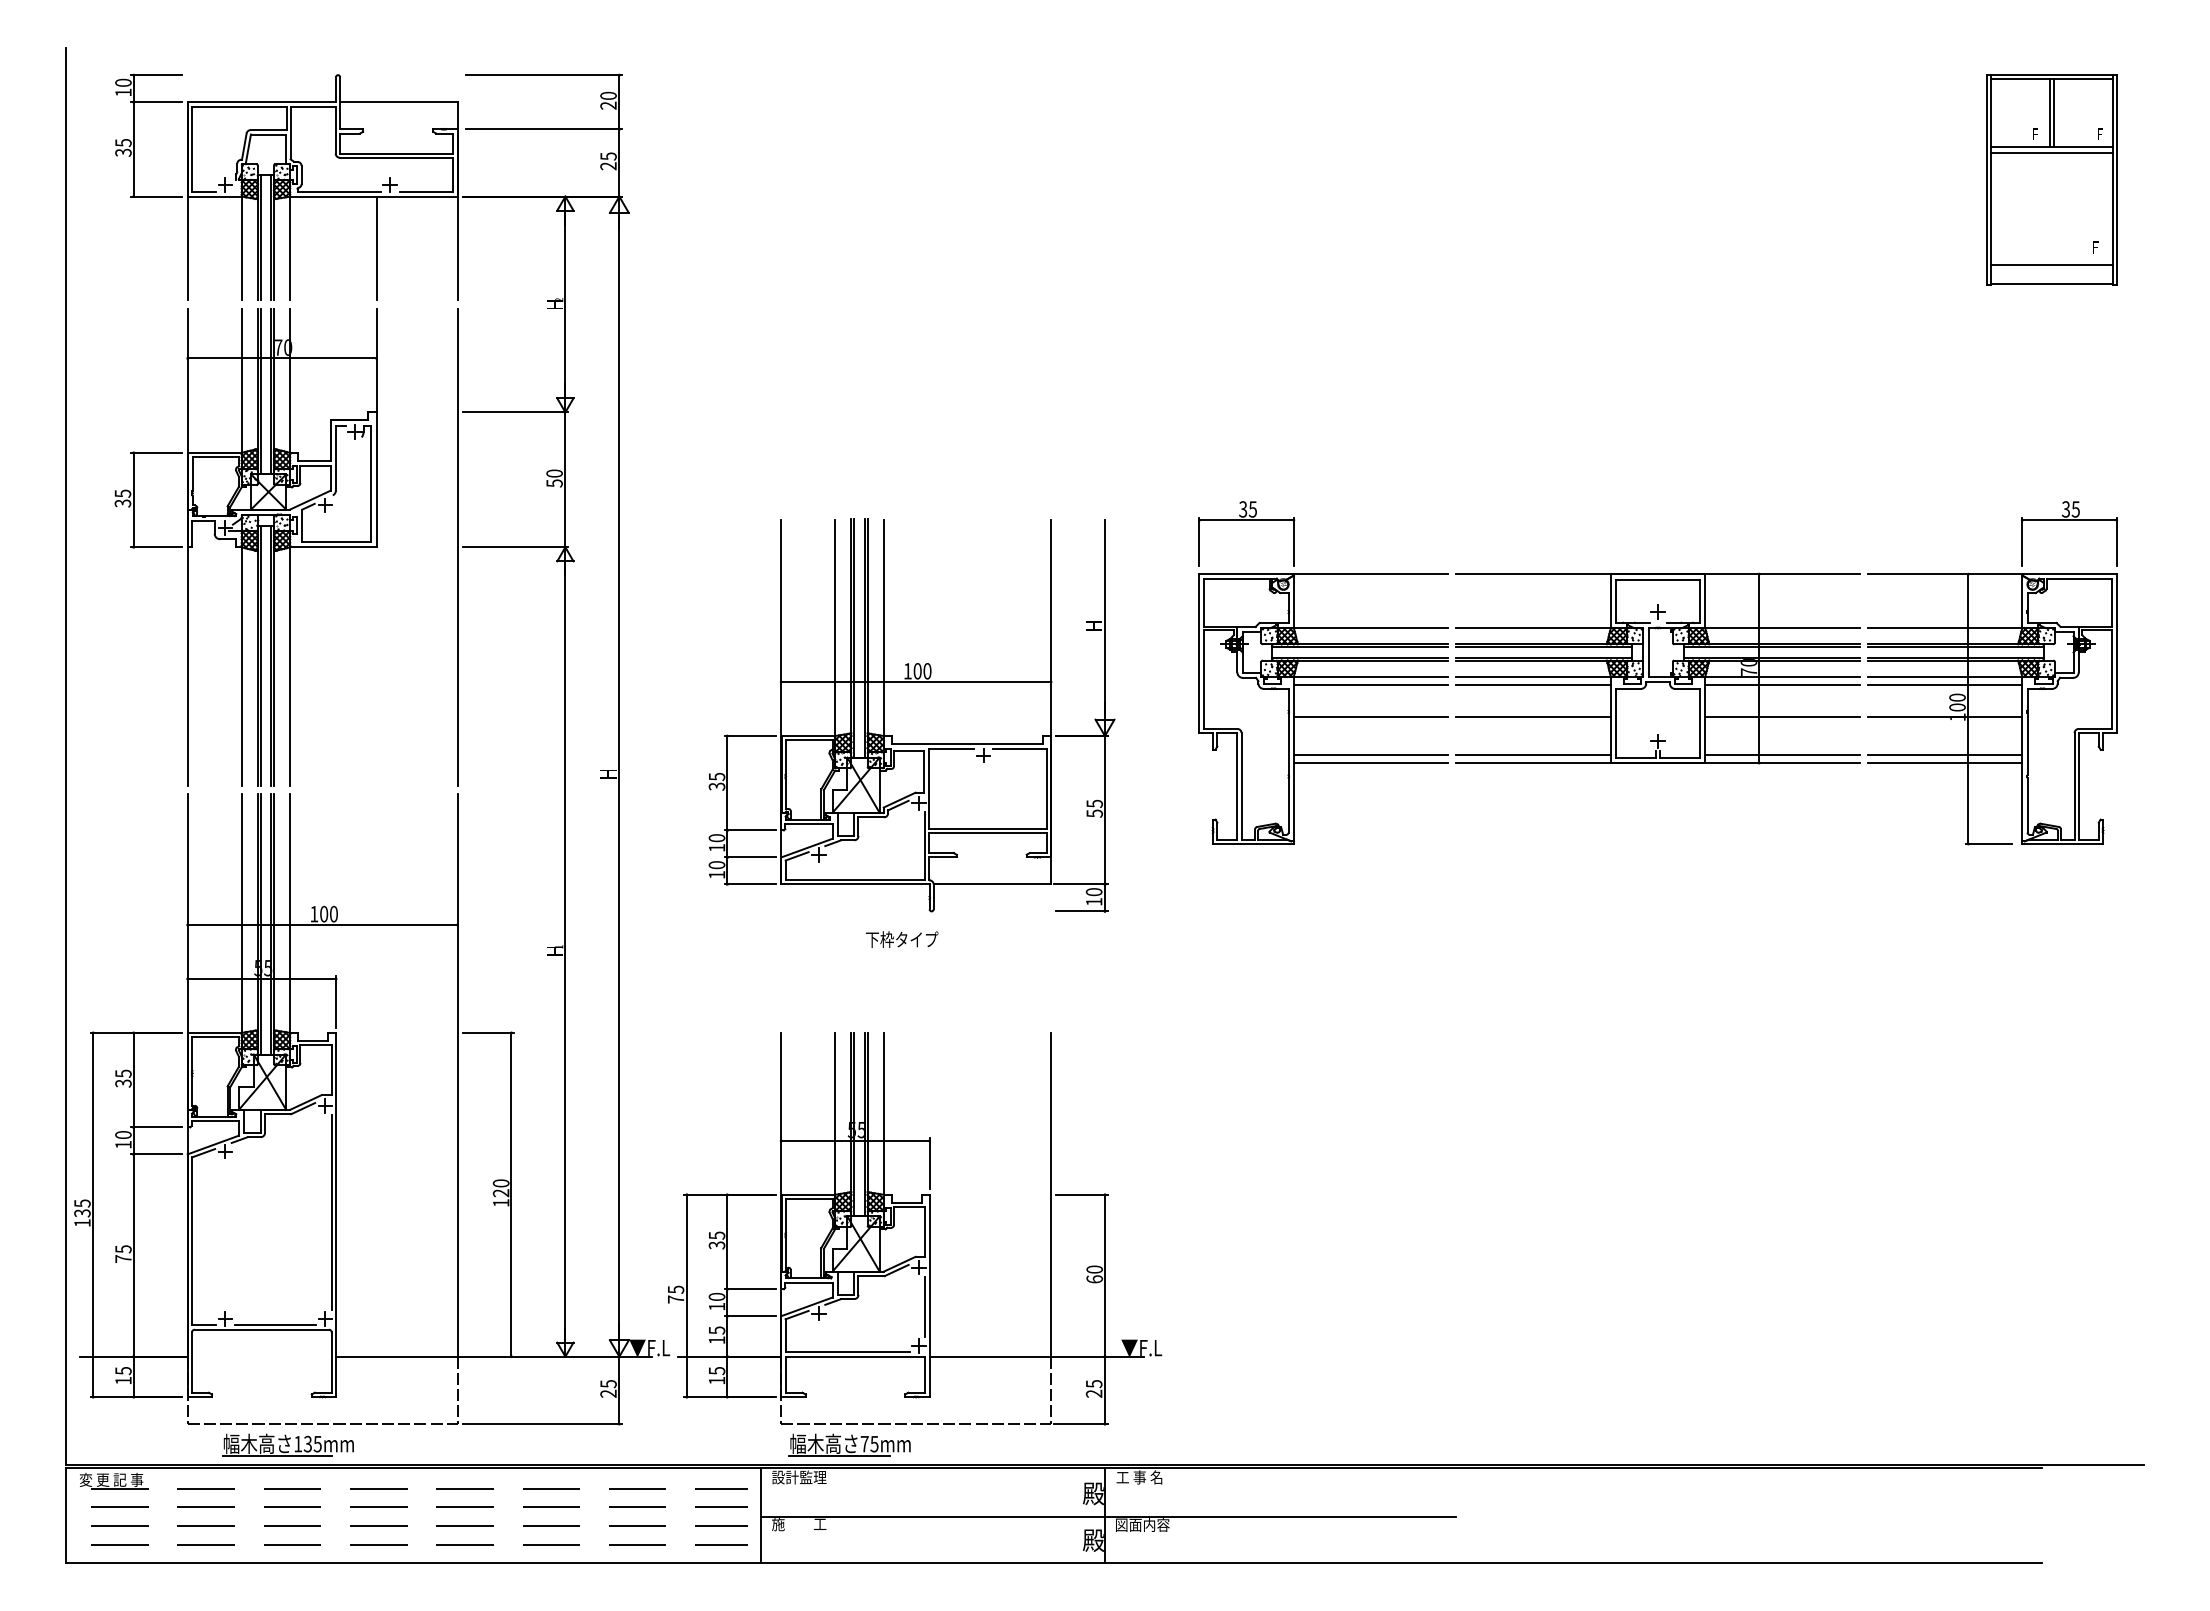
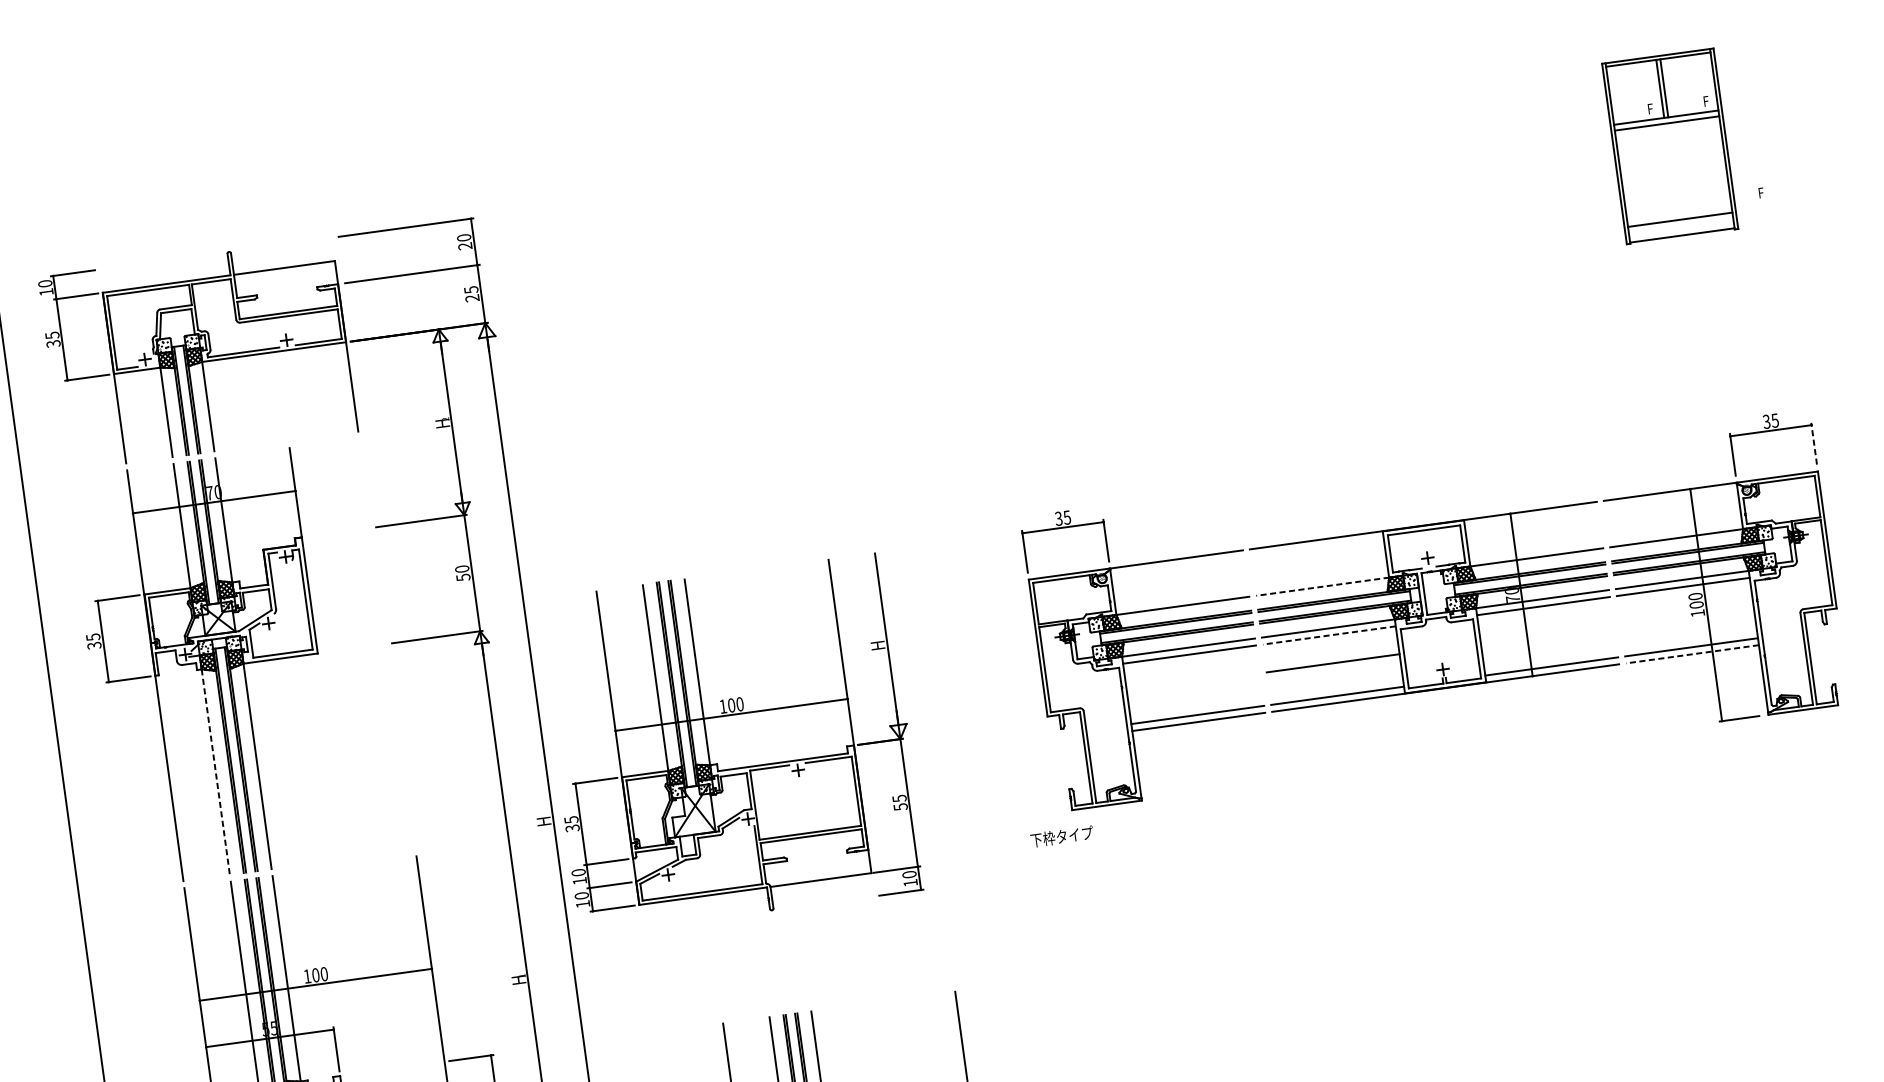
part: (2051, 179) -> (1669, 145), moved
line: (376, 248) -> (282, 396), removed
line: (2116, 541) -> (1813, 443), solid -> dashed
line: (457, 547) -> (387, 644), removed
line: (1533, 628) -> (1322, 587), solid -> dashed
line: (241, 667) -> (215, 772), solid -> dashed
line: (1533, 684) -> (1329, 635), solid -> dashed
part: (911, 715) -> (731, 744), moved
line: (1370, 717) -> (1192, 682), removed
line: (1782, 717) -> (1547, 634), removed
line: (1944, 717) -> (1686, 615), removed
line: (1944, 763) -> (1692, 654), solid -> dashed
text: (902, 939) -> (1062, 836), moved

